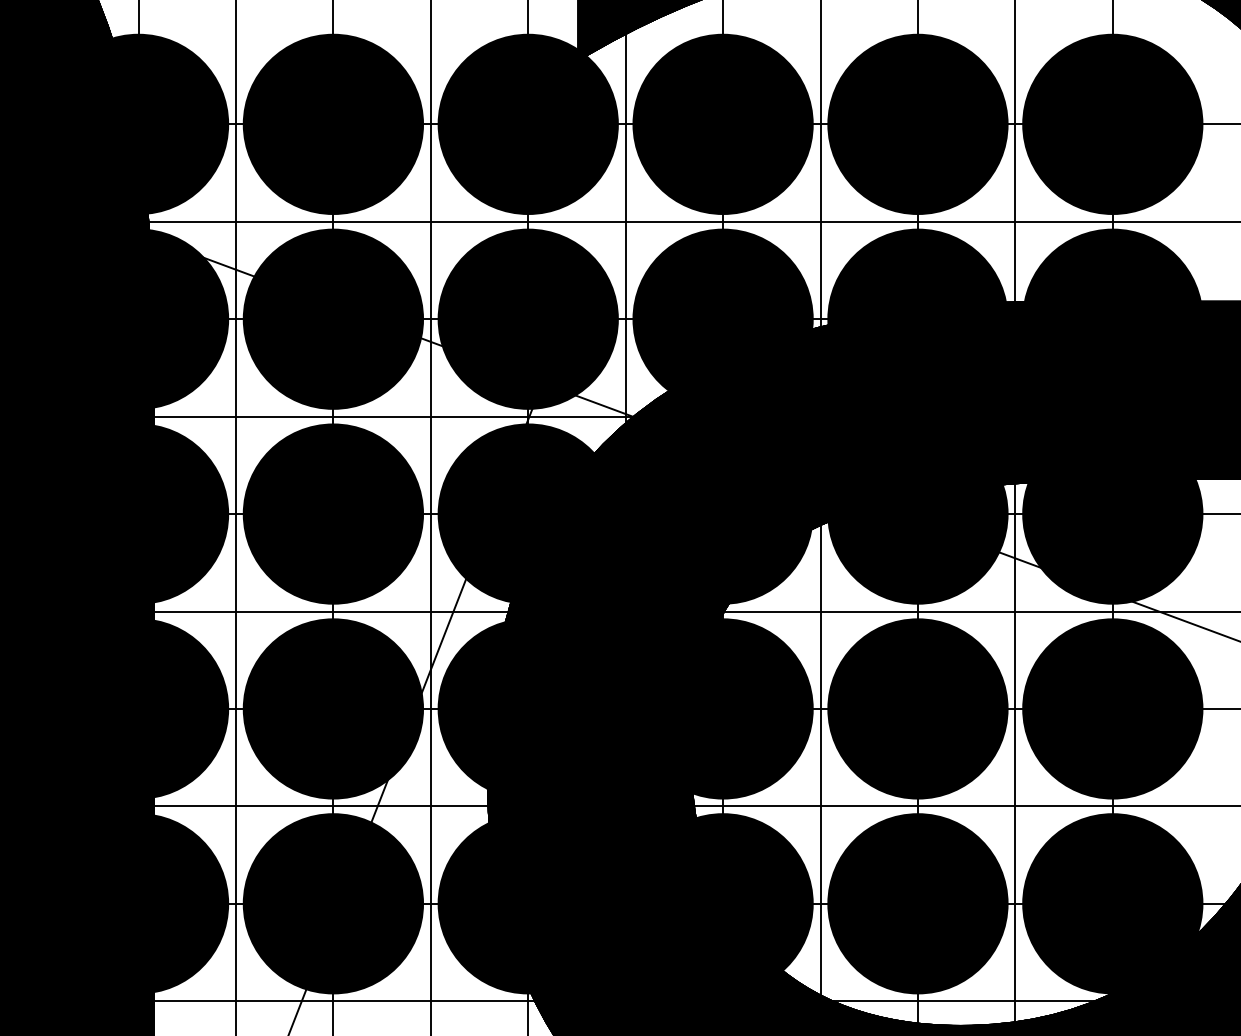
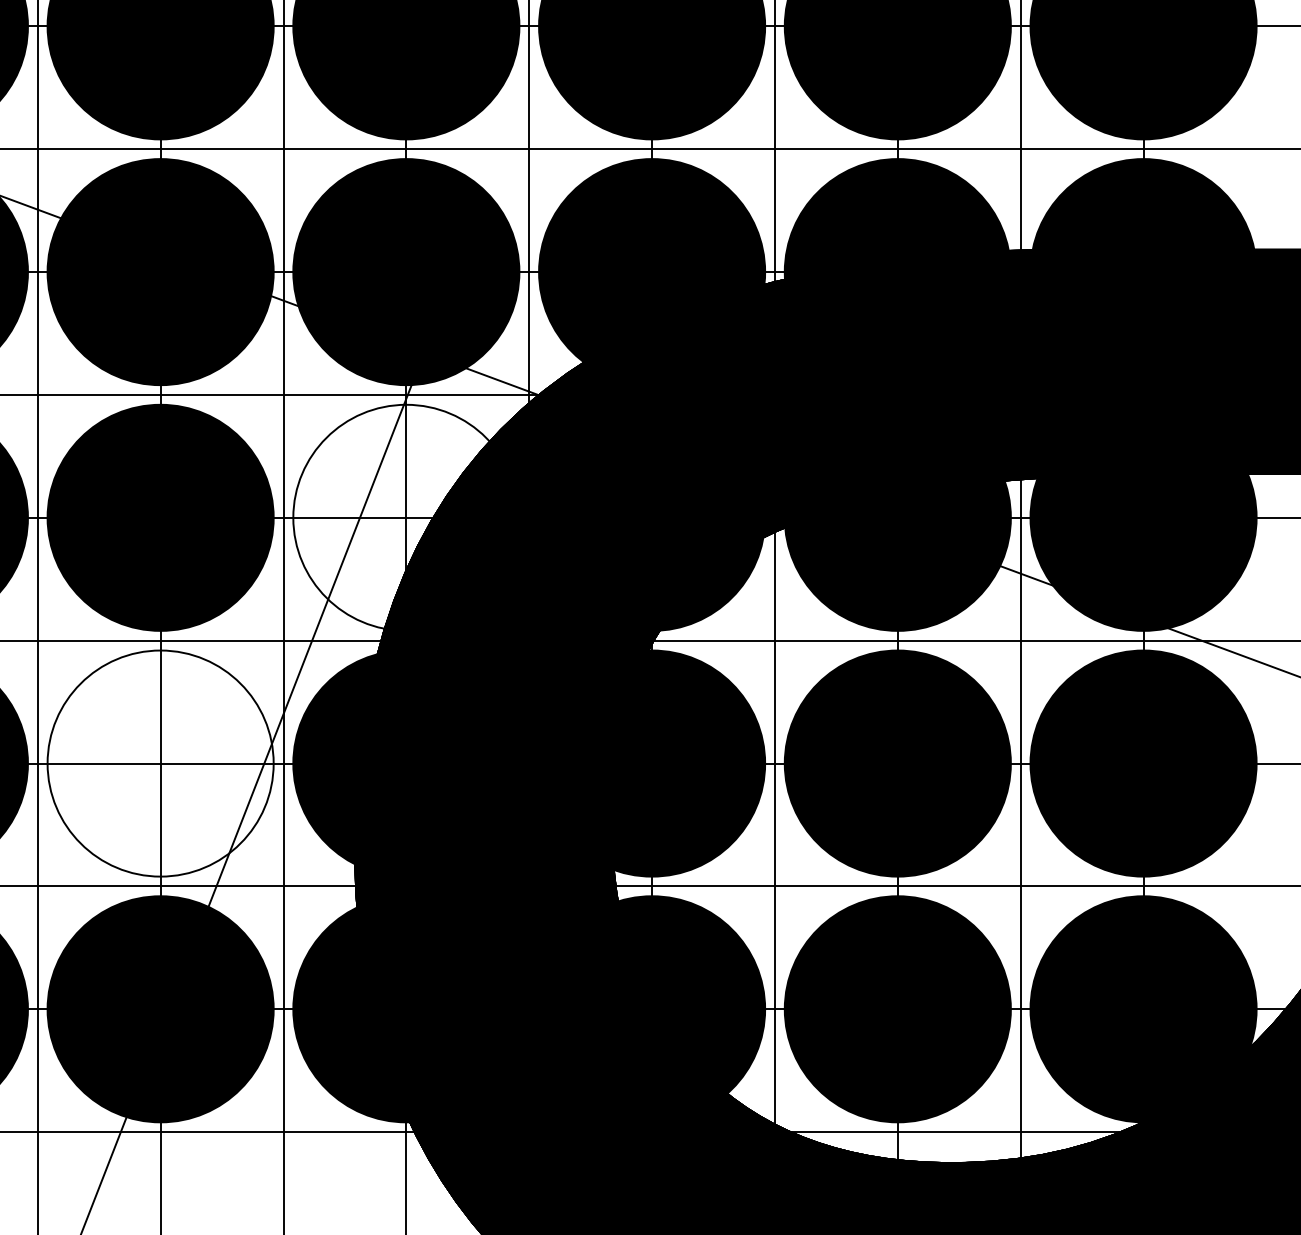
fill: (527, 513) -> (405, 517), removed
fill: (333, 708) -> (160, 763), removed

